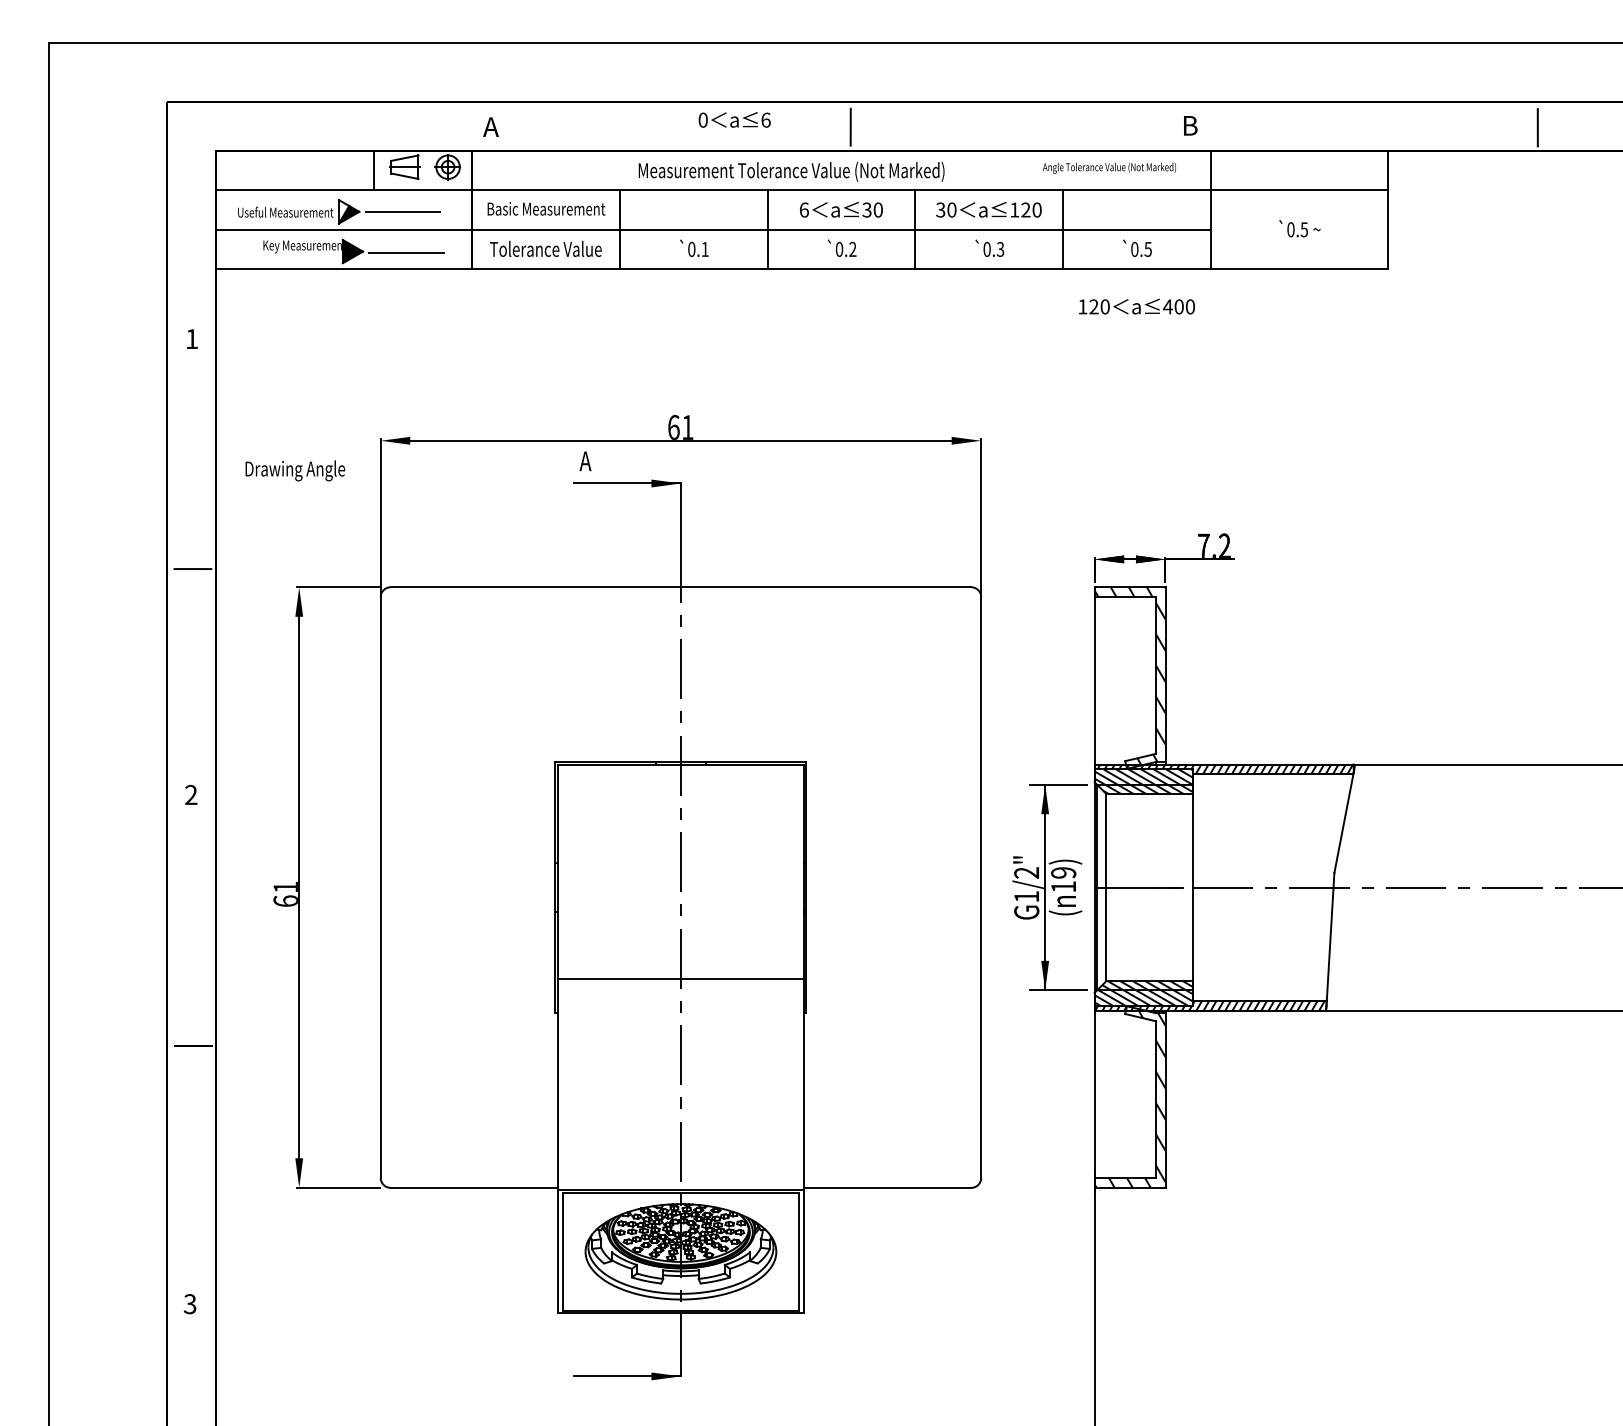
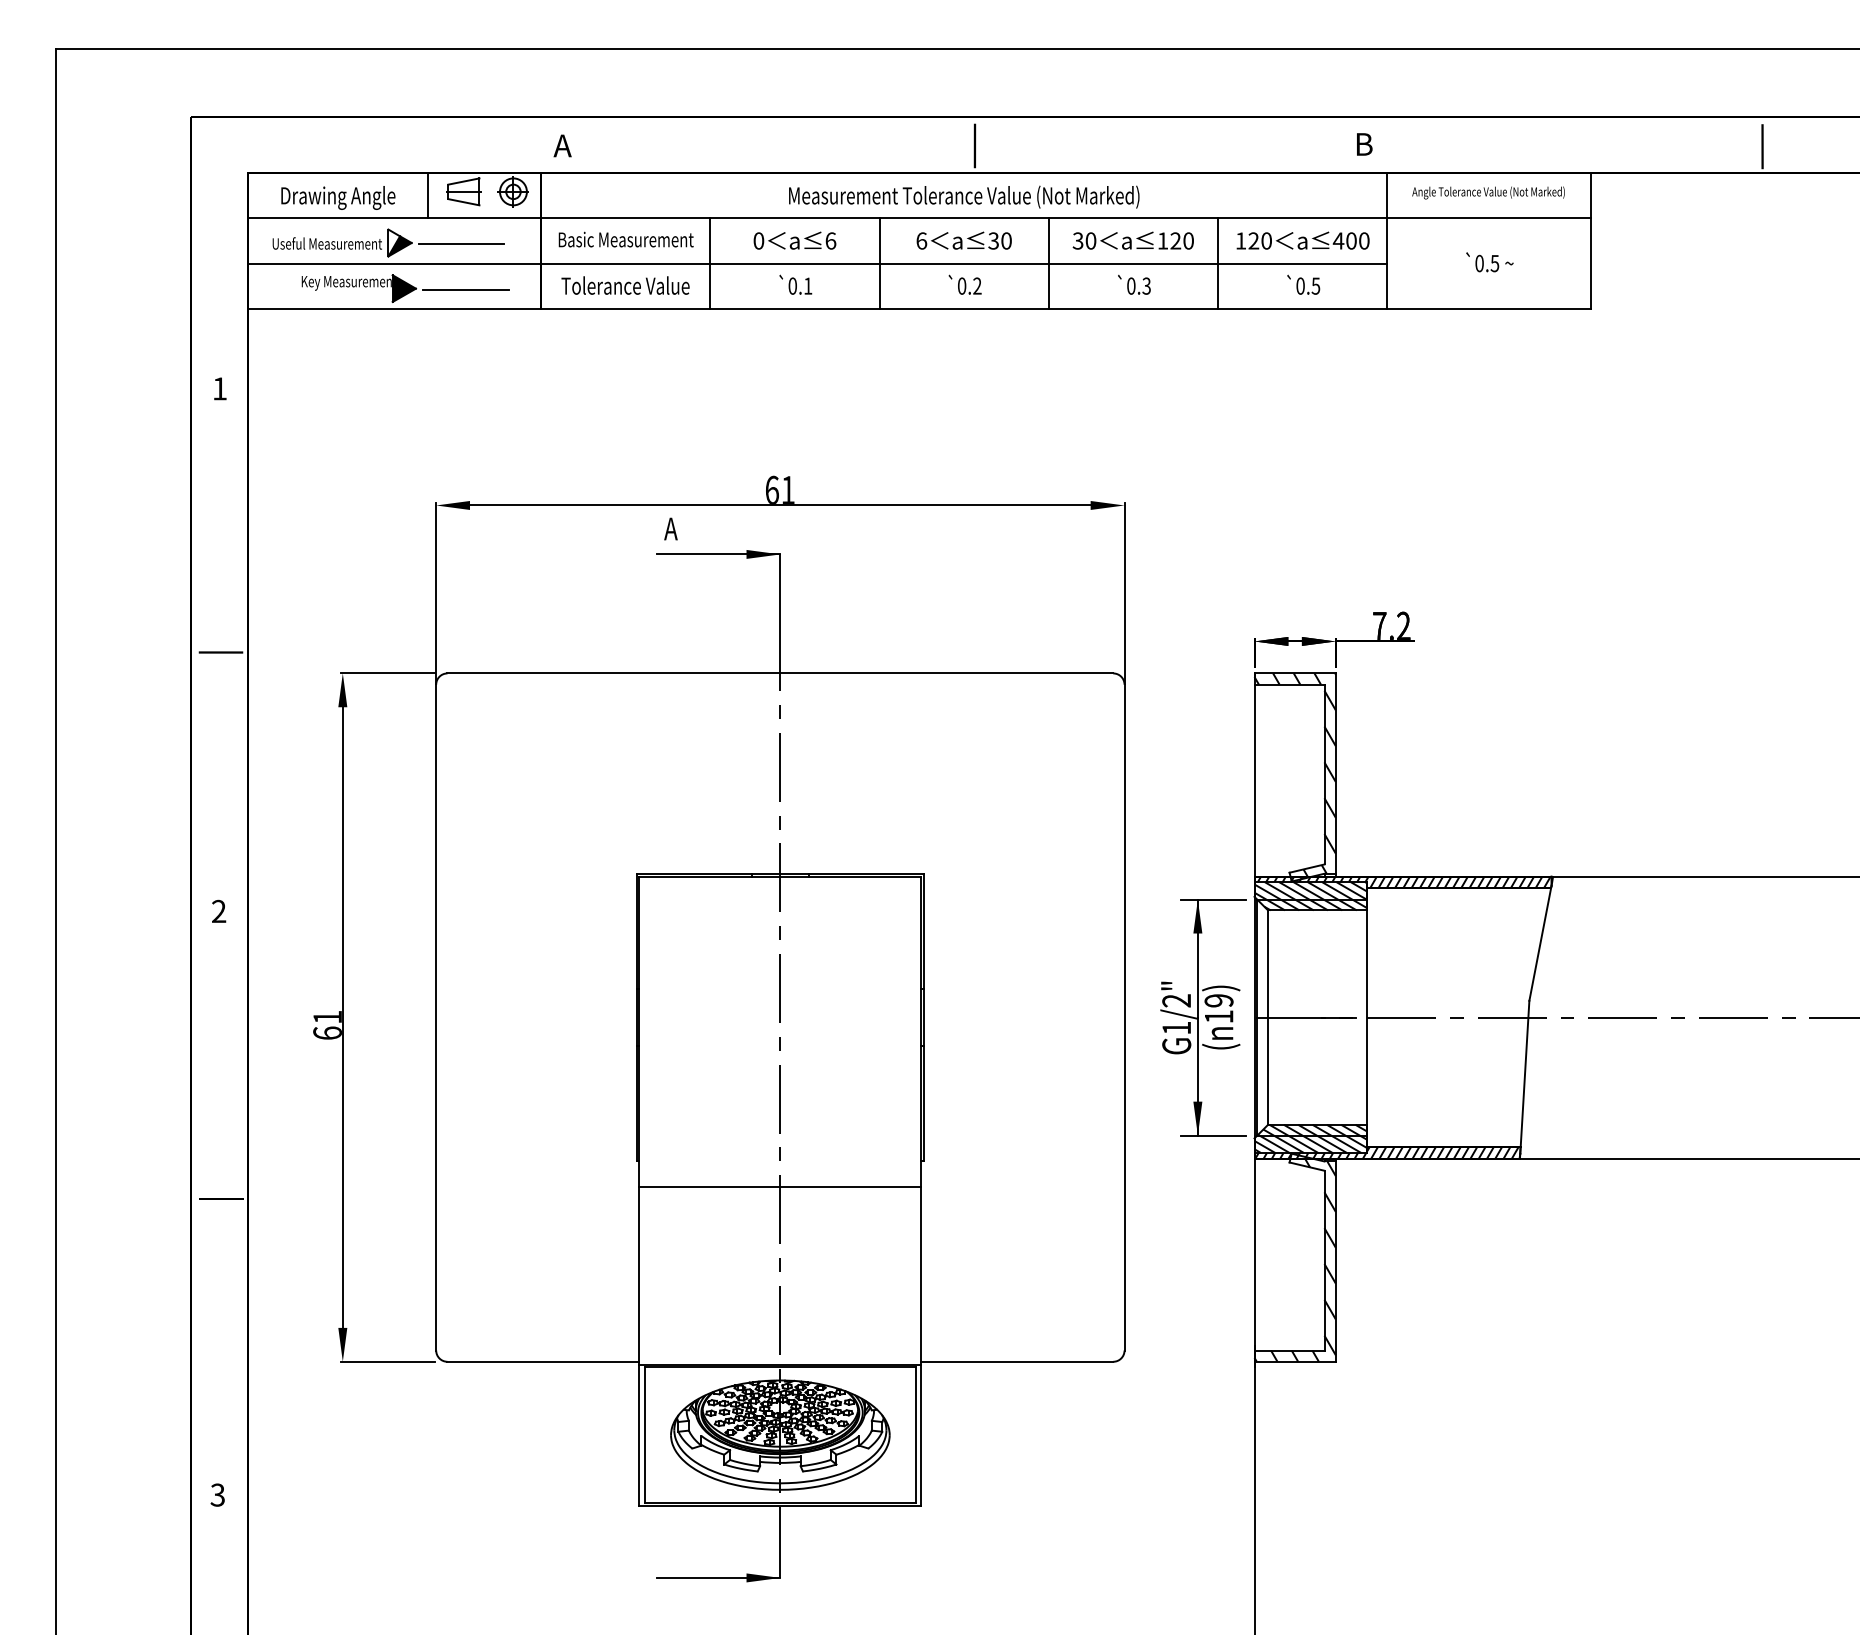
text: (734, 119) -> (794, 240), moved
text: (1109, 167) -> (1488, 192), moved
text: (791, 171) -> (964, 196), moved
text: (1136, 306) -> (1302, 240), moved
text: (295, 470) -> (338, 197), moved
line: (681, 978) -> (780, 1186), moved

